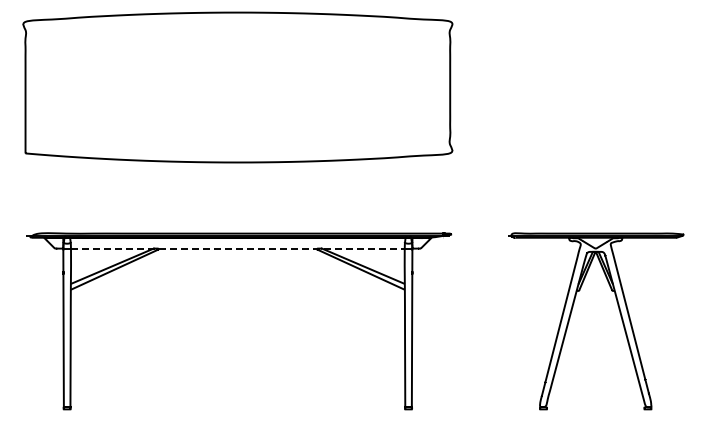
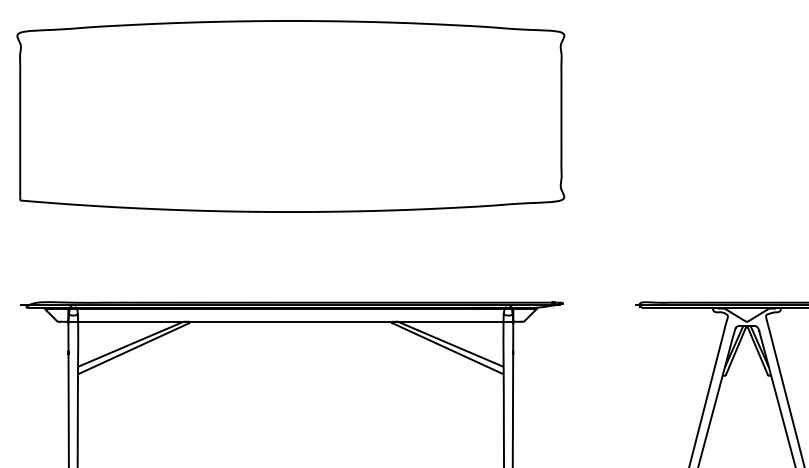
line: (237, 248) -> (290, 321), dashed -> solid

